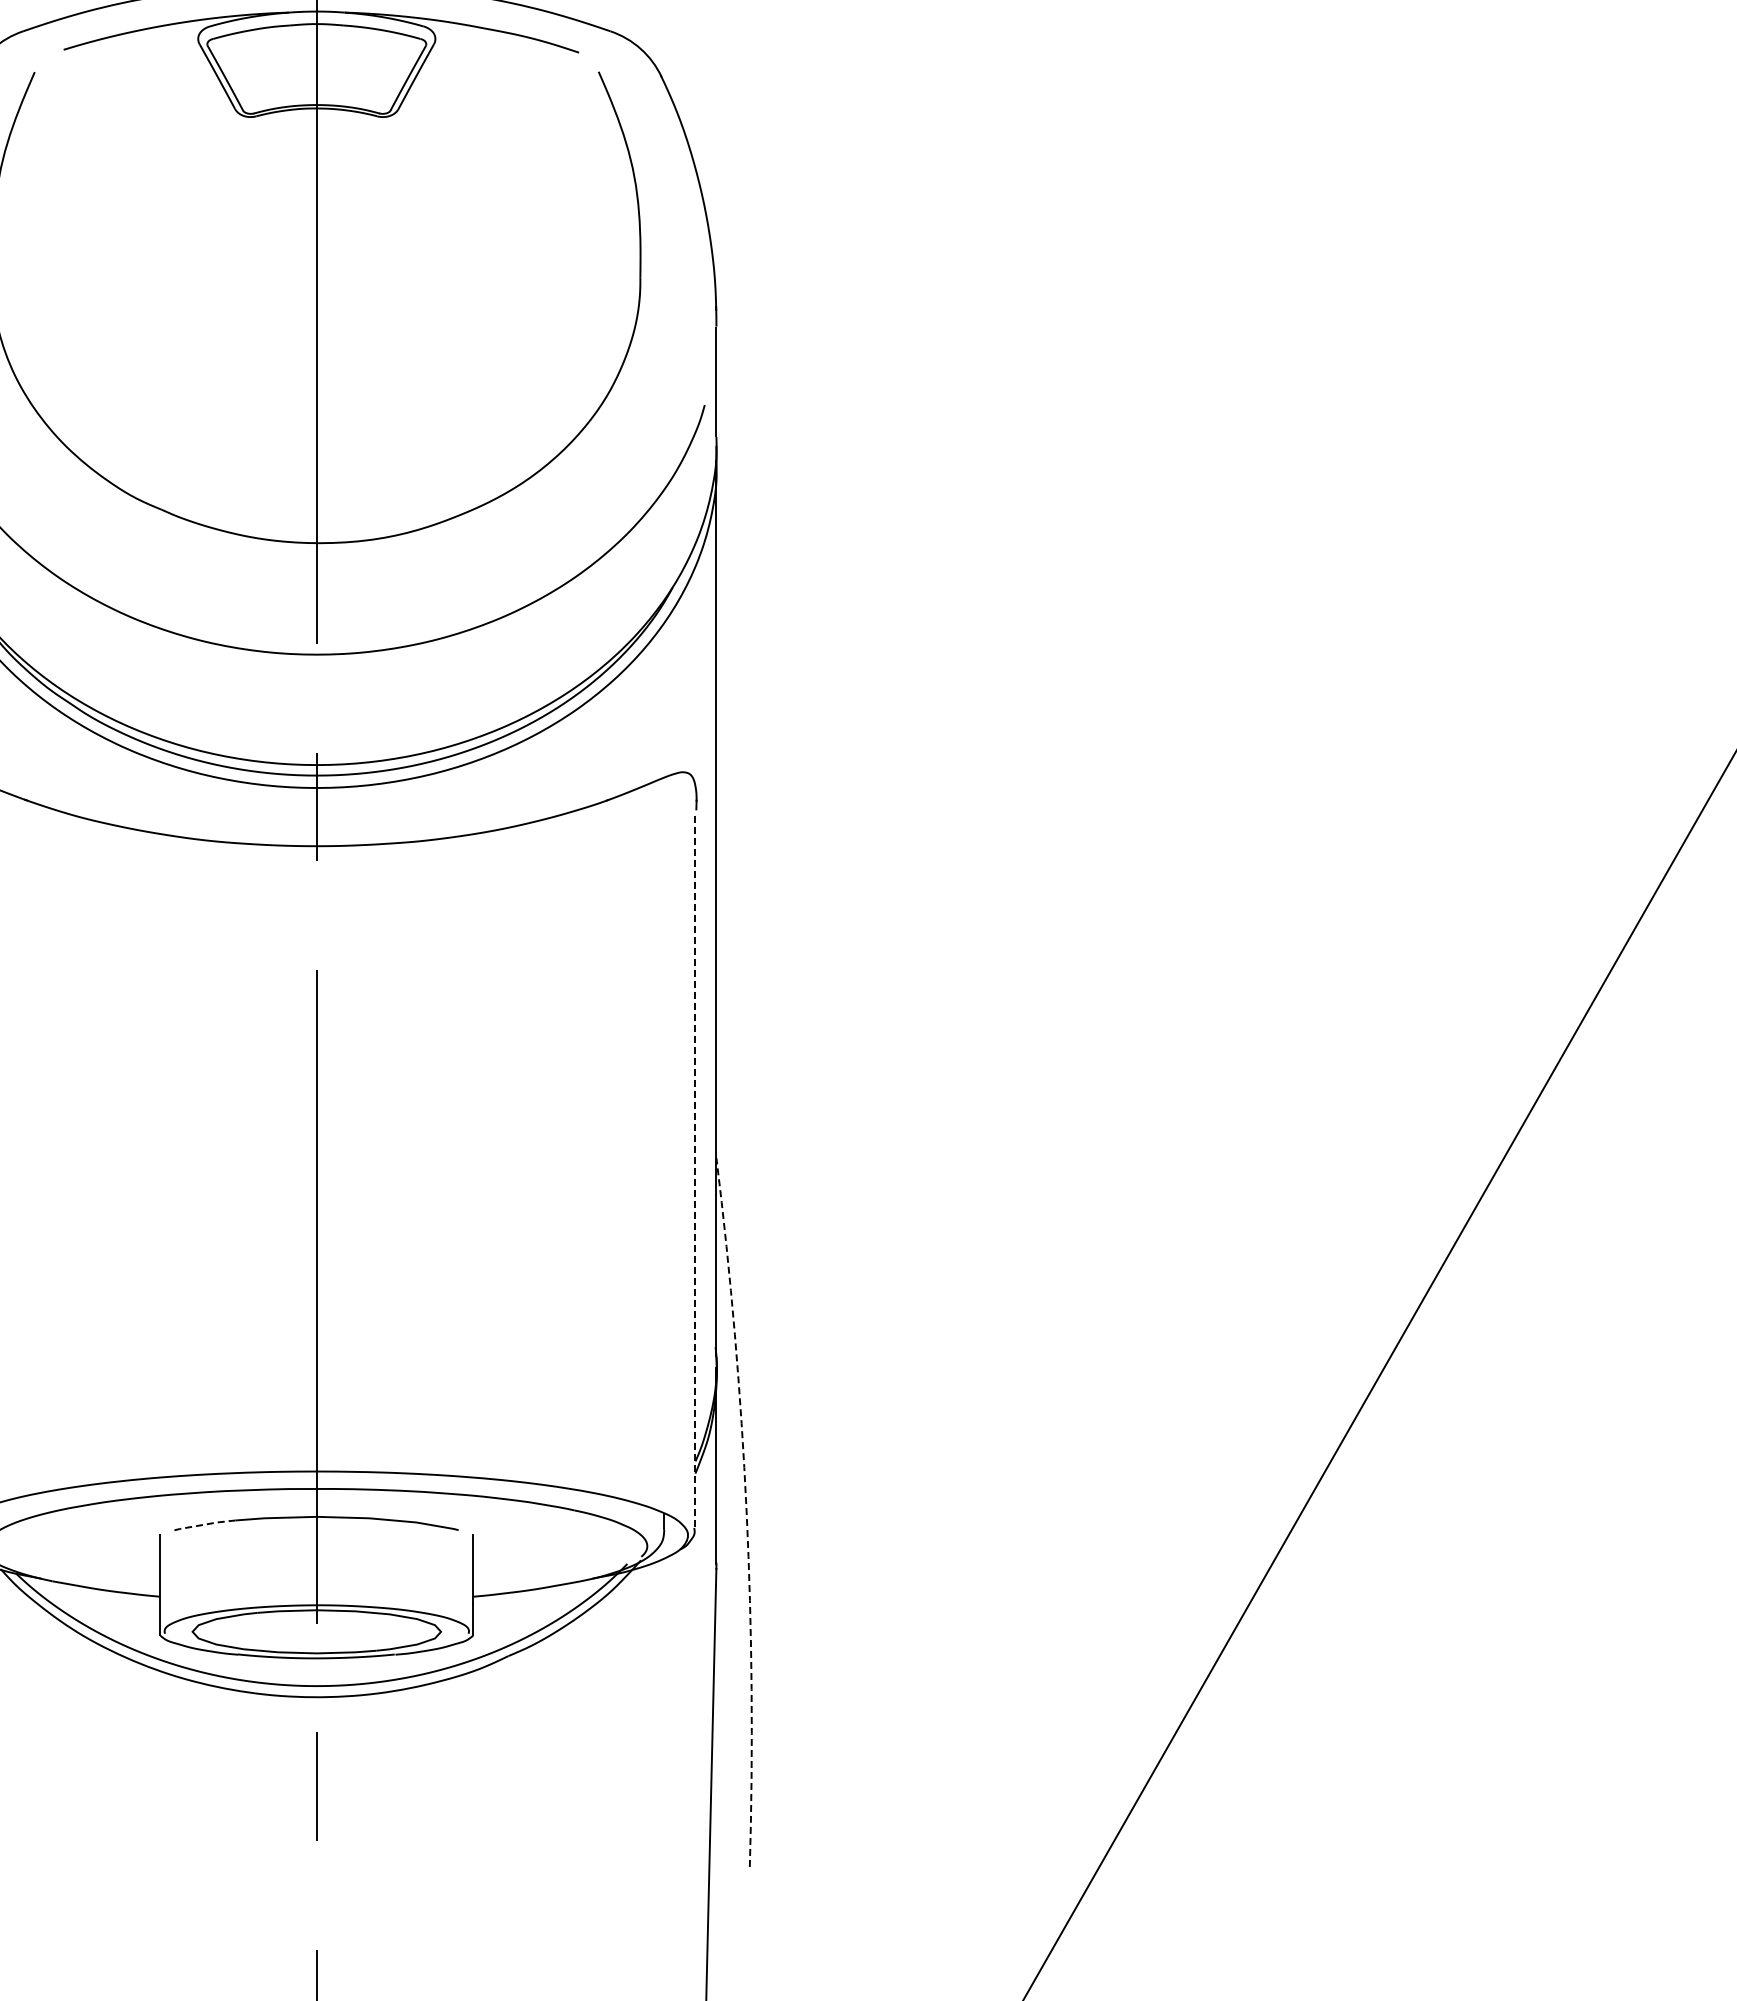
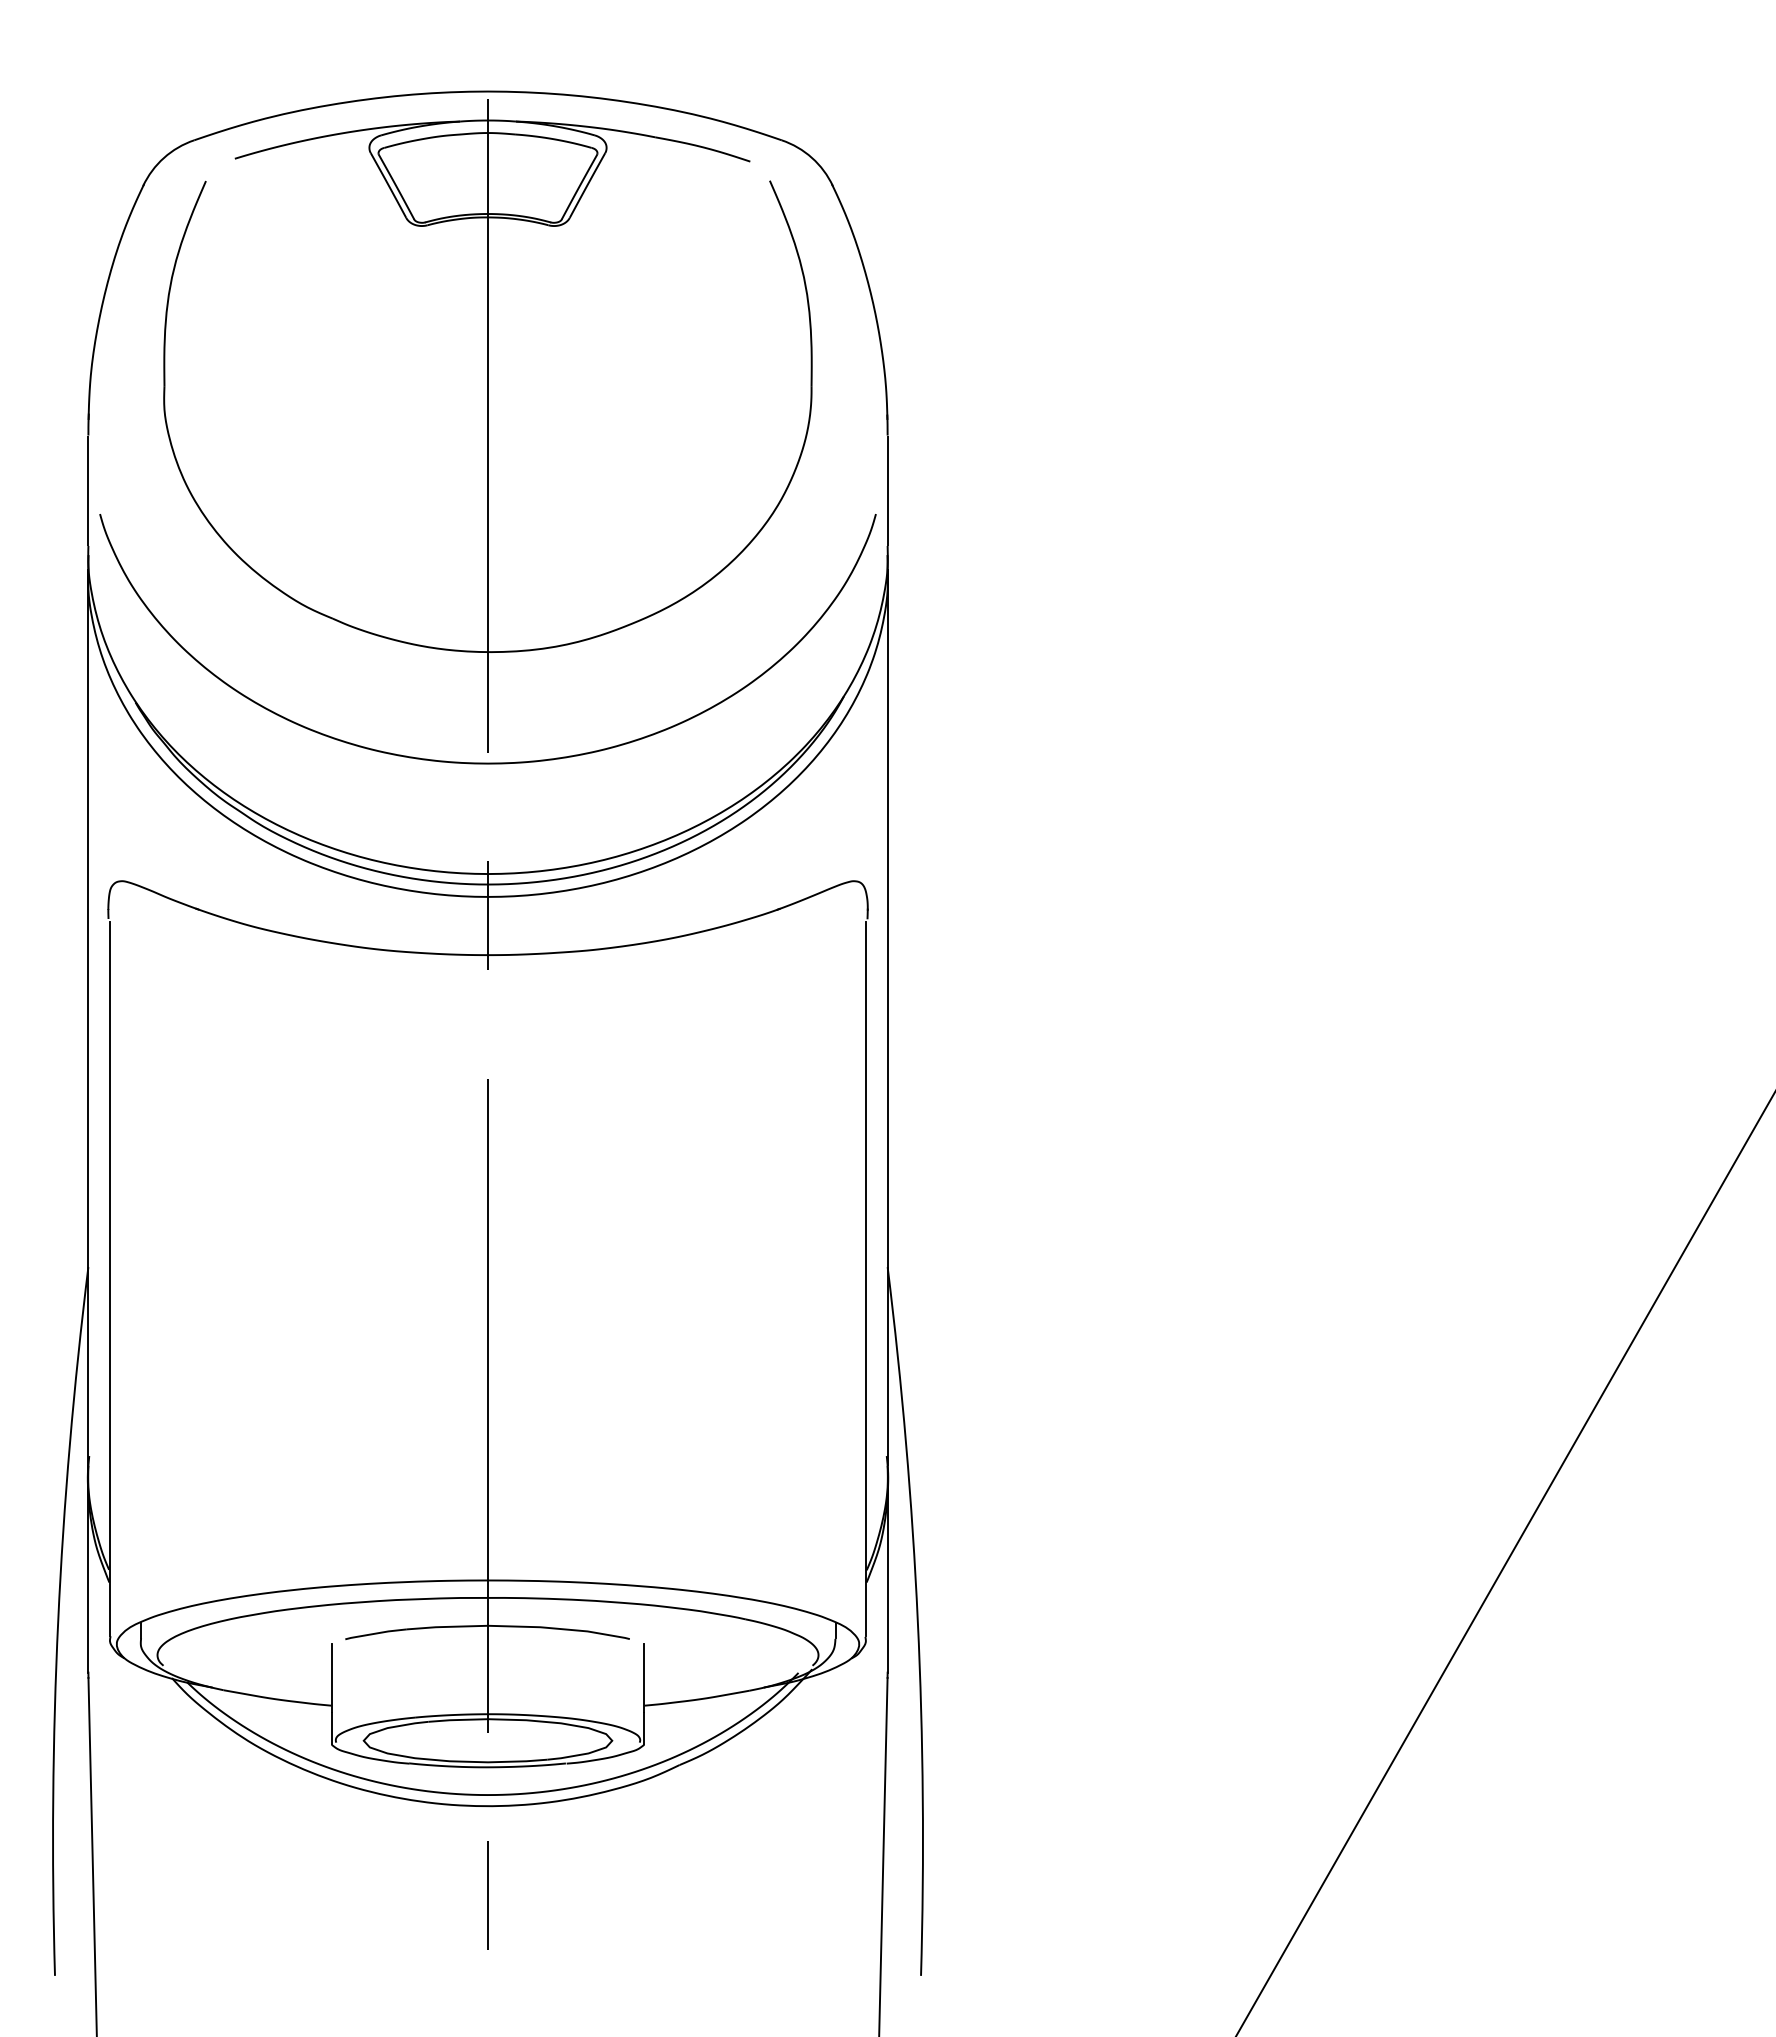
line: (694, 1169) -> (865, 1278), dashed -> solid
arc: (746, 1511) -> (917, 1620), dashed -> solid
line: (204, 1524) -> (375, 1633), dashed -> solid

